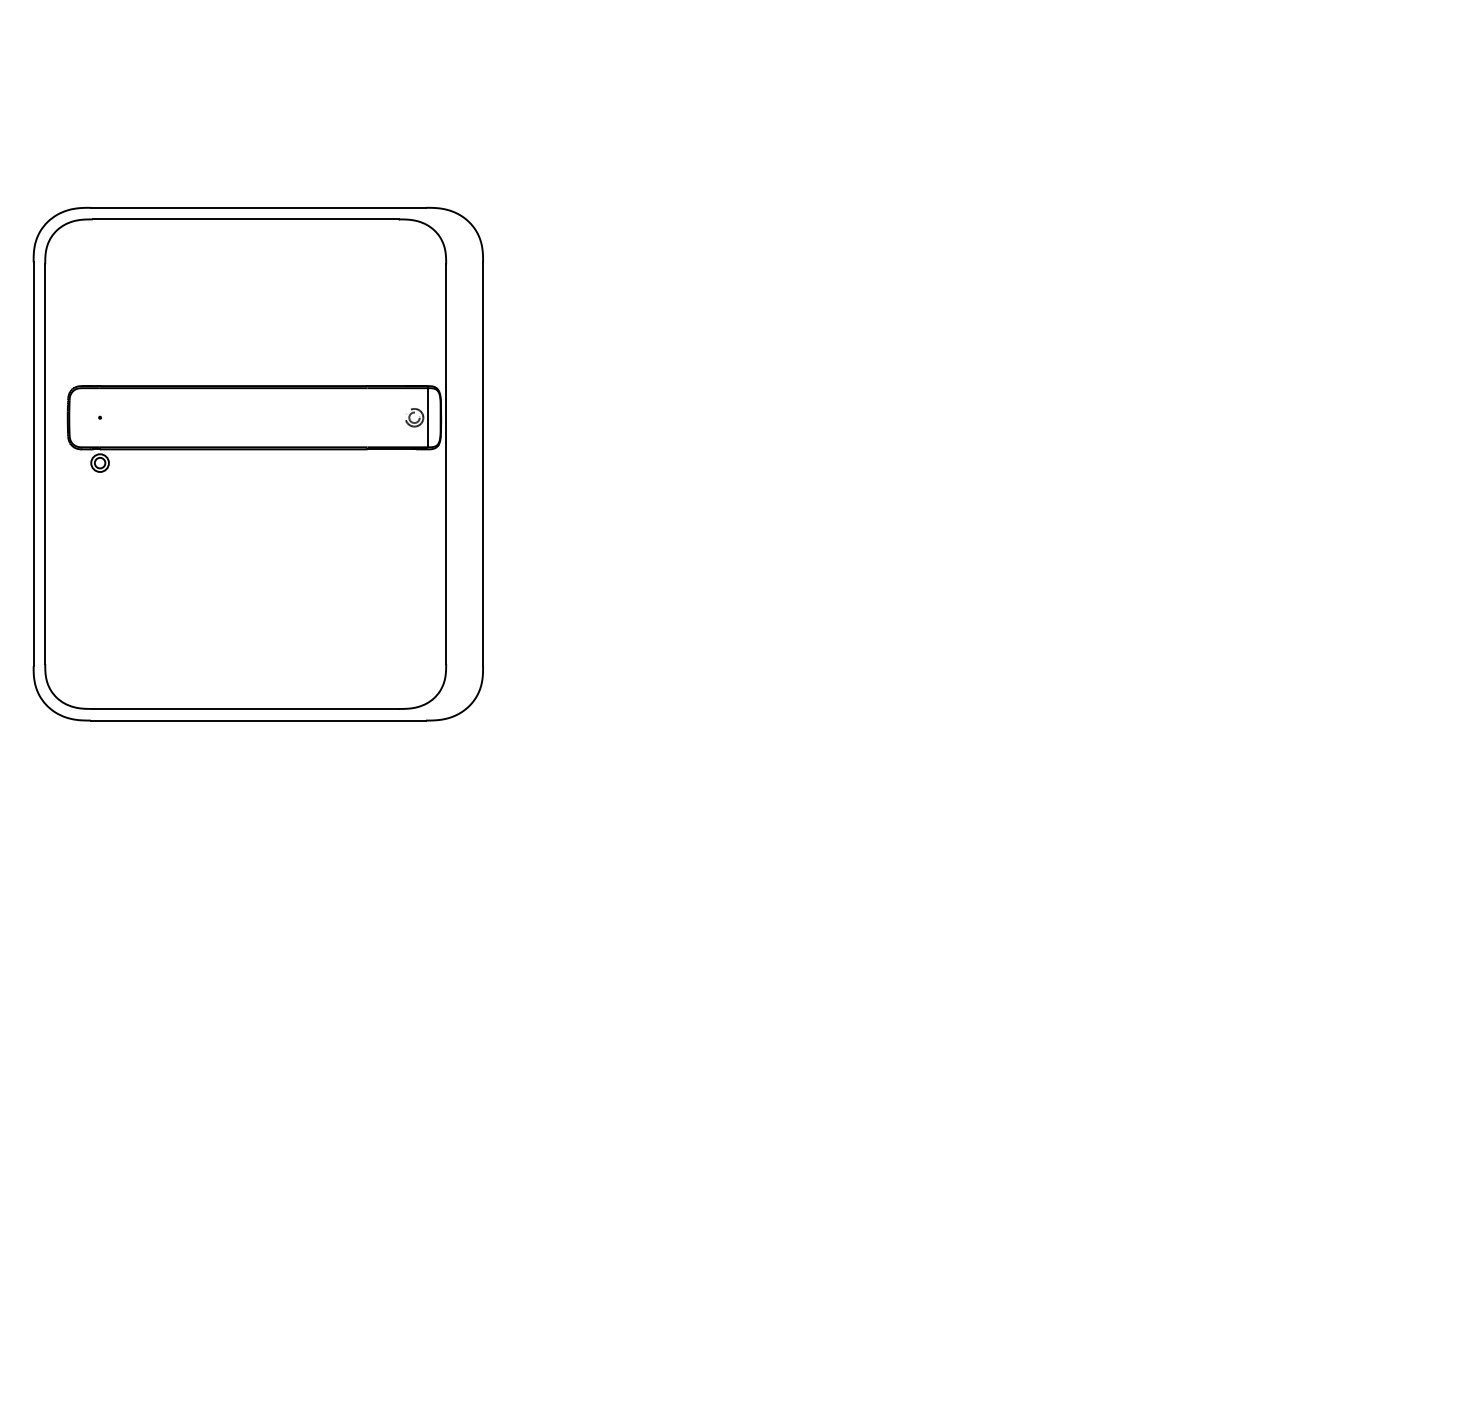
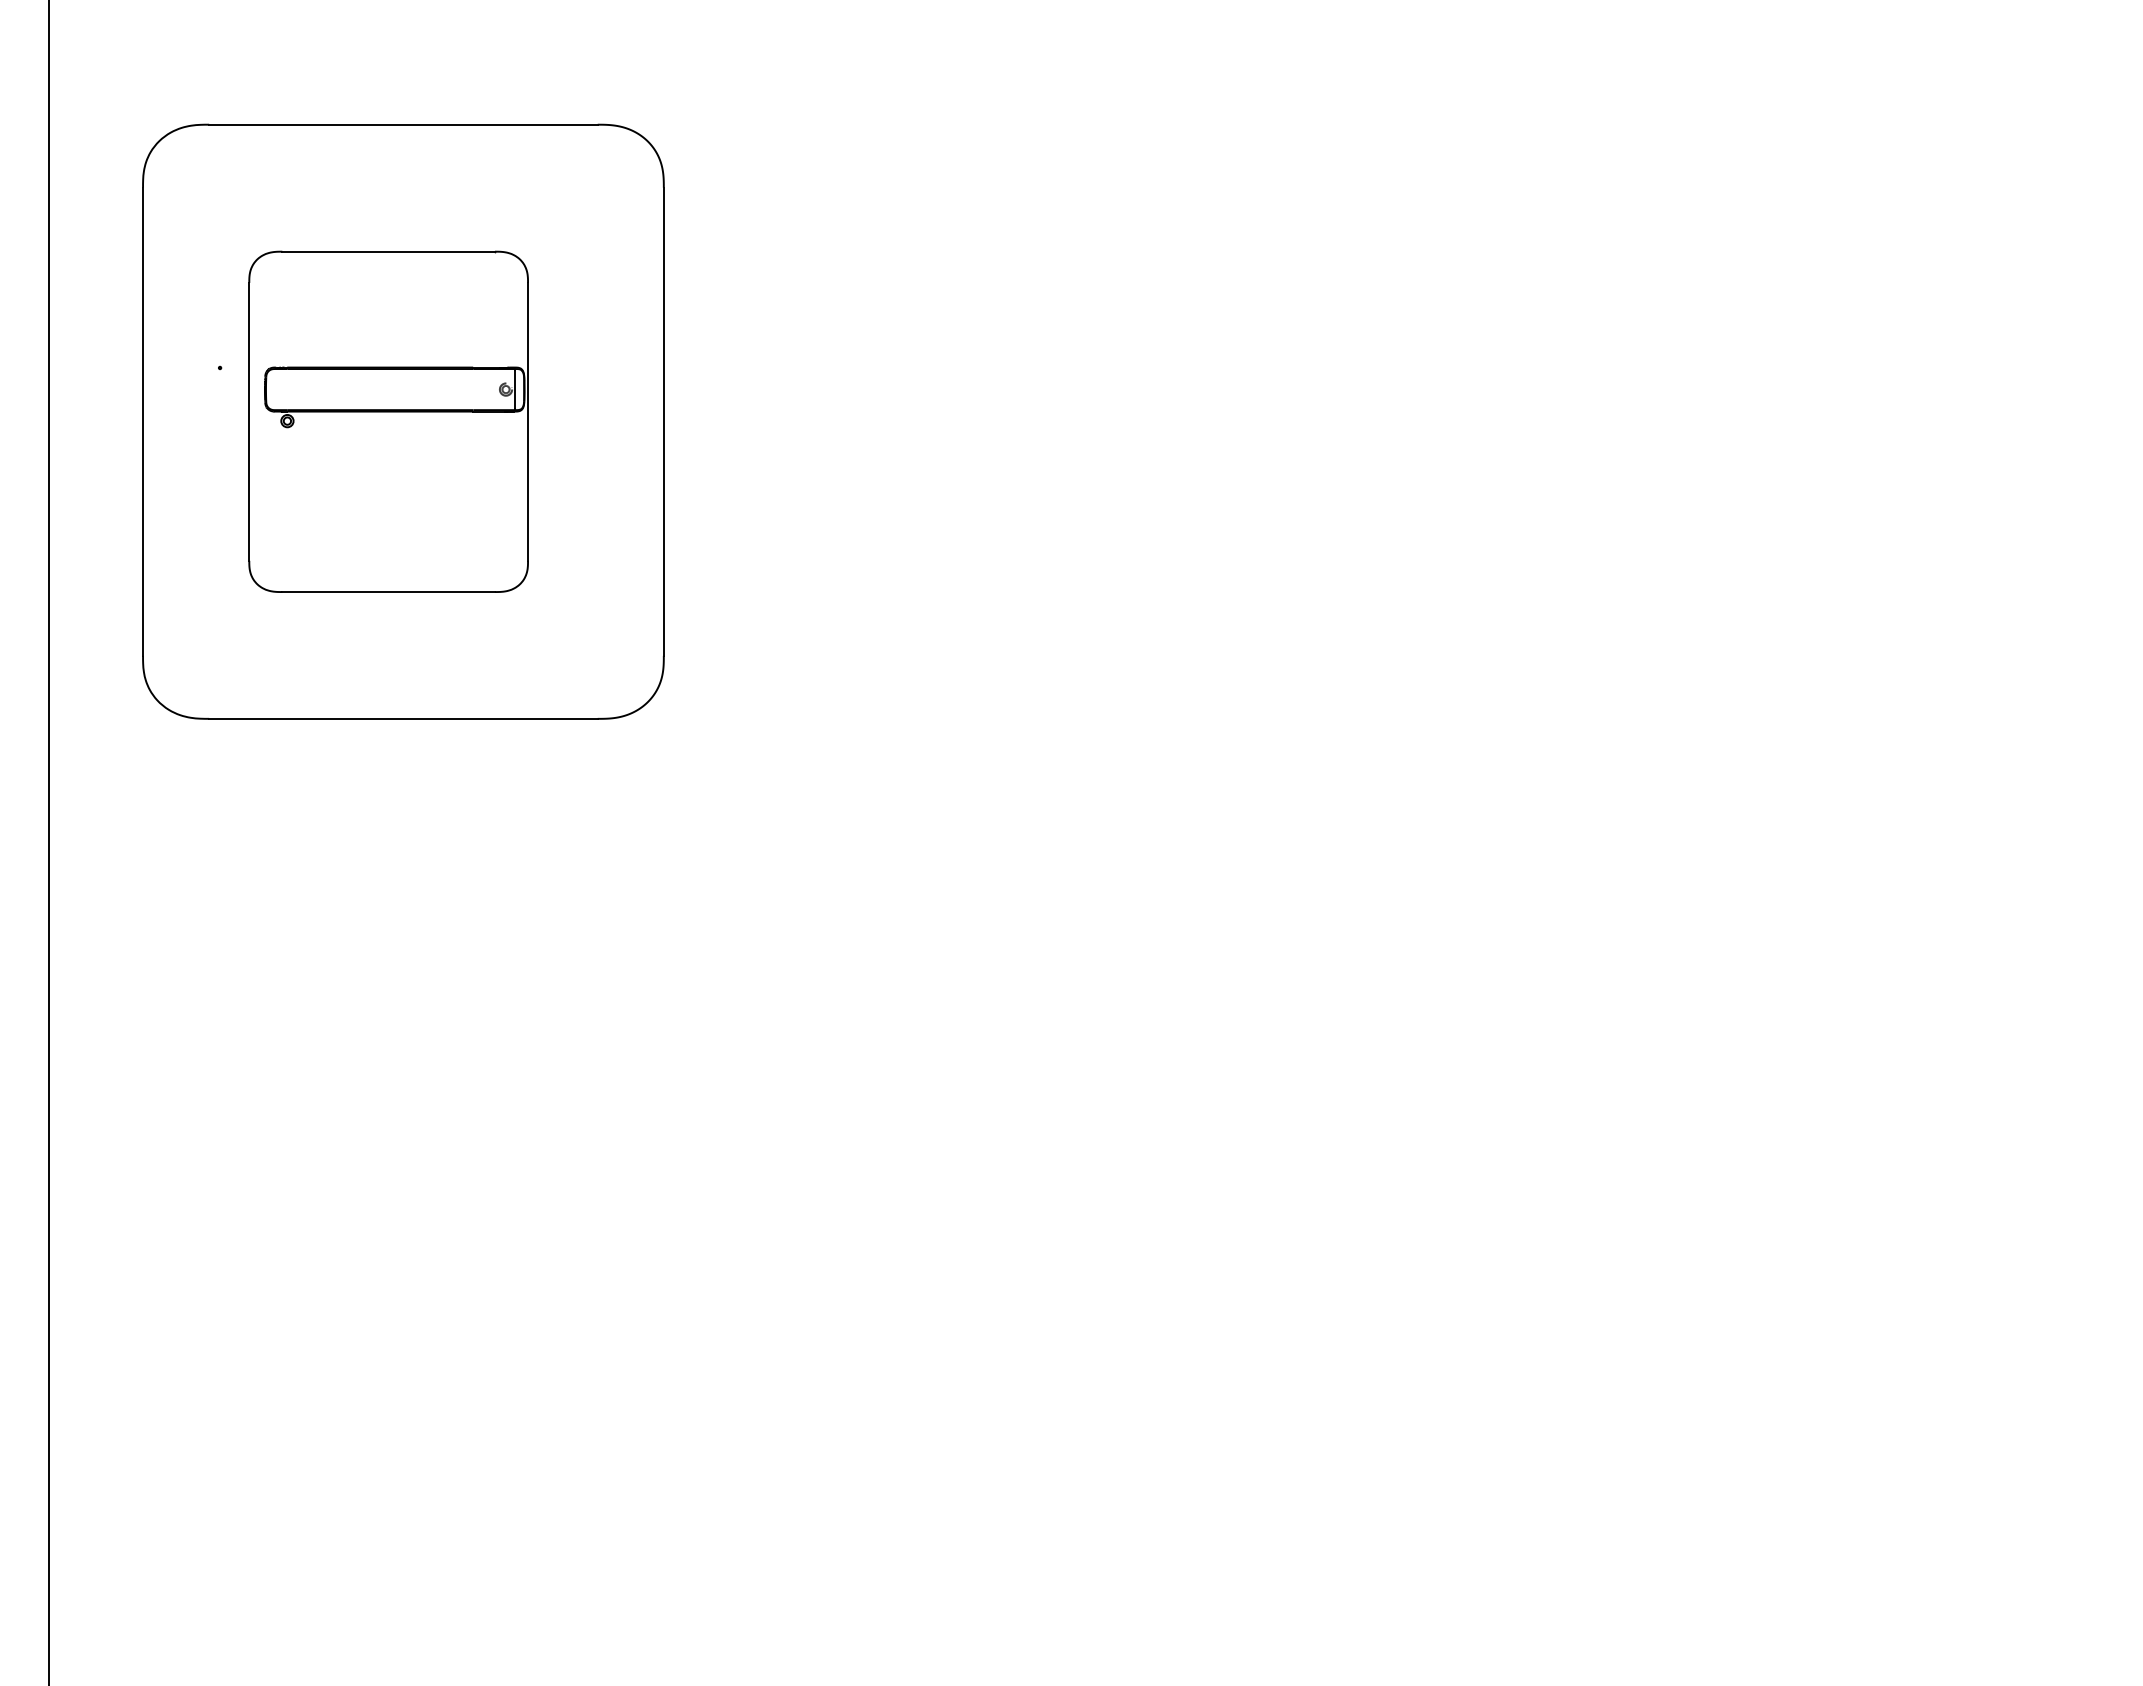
part: (245, 463) -> (388, 421), size x0.6

